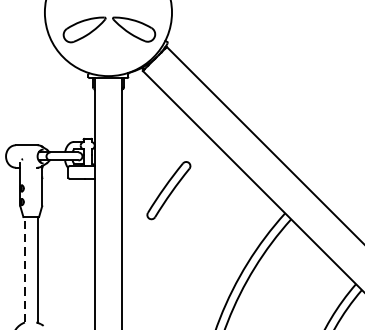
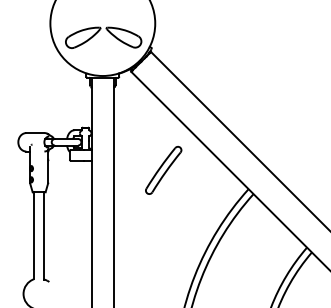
part: (168, 189) -> (163, 169), moved
line: (24, 269) -> (33, 235), dashed -> solid

